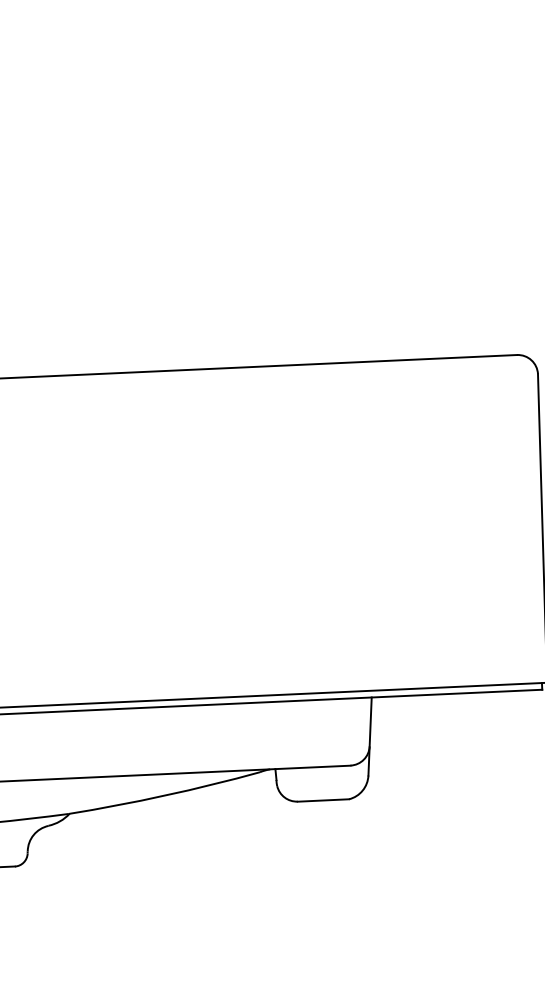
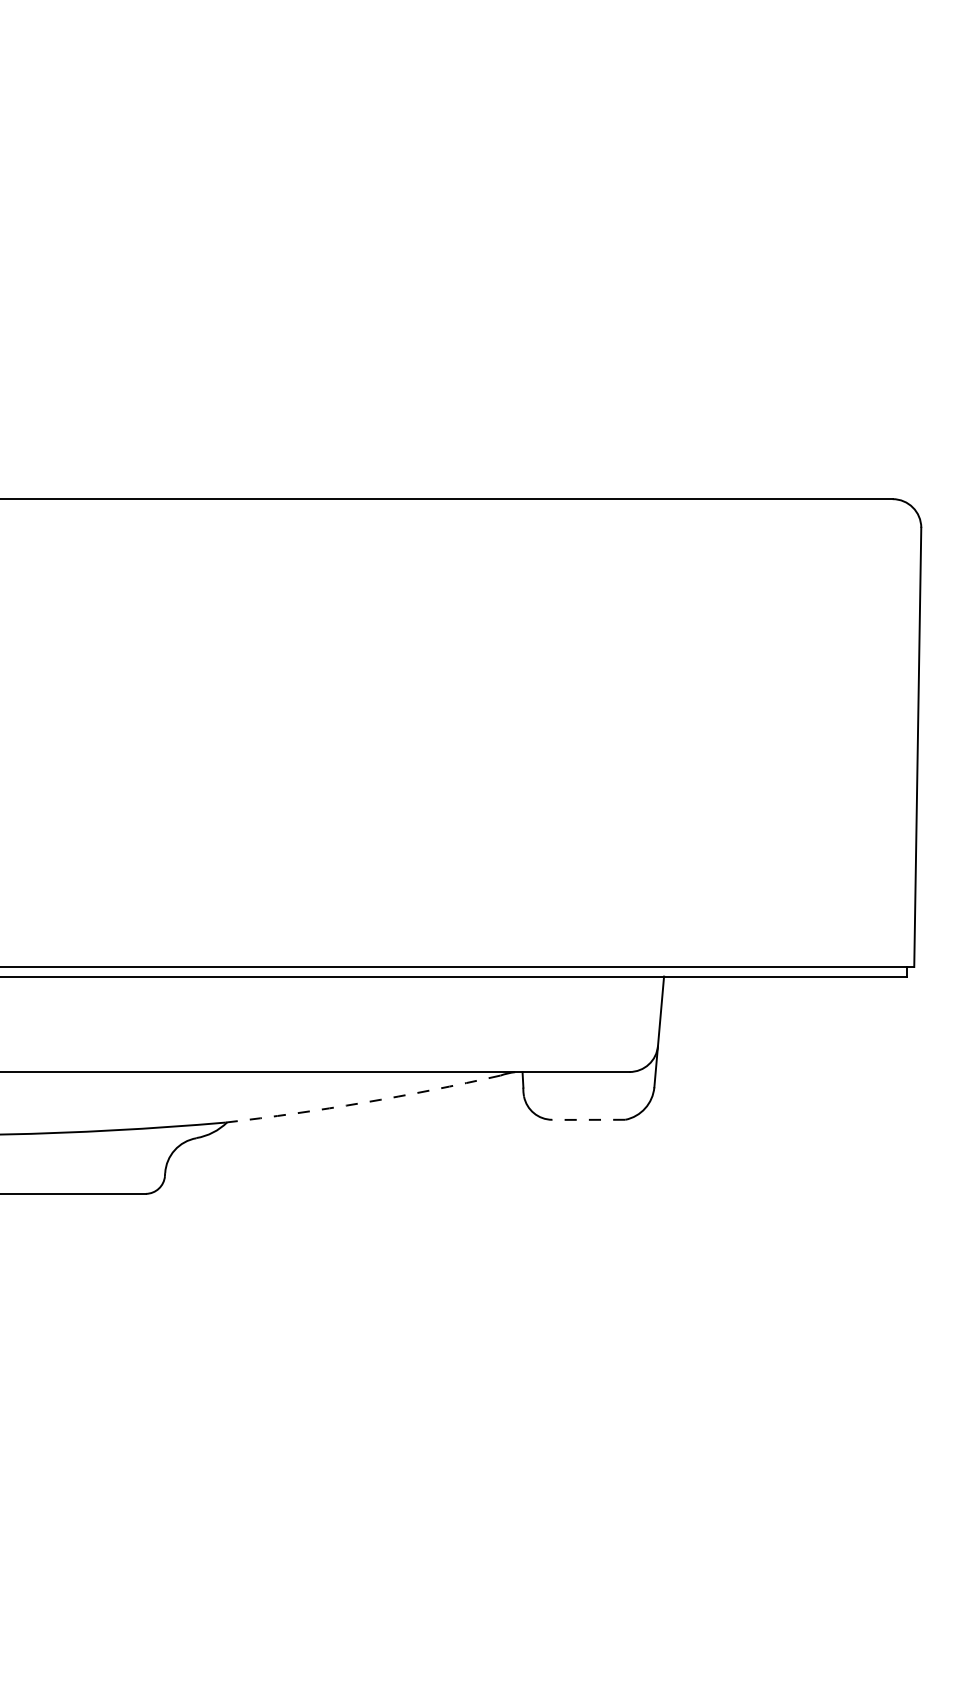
arc: (164, 795) -> (363, 1102), solid -> dashed
line: (323, 800) -> (588, 1119), solid -> dashed

